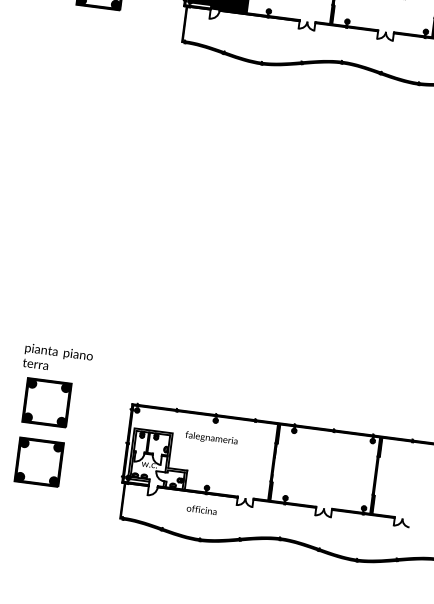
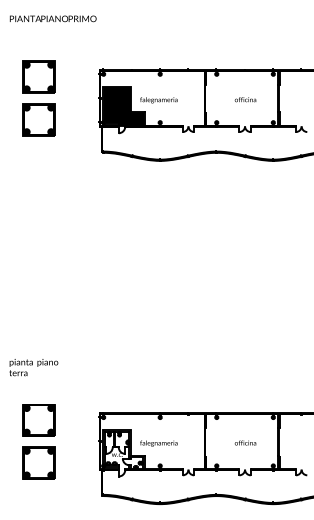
text: (57, 359) -> (33, 367), moved
text: (211, 438) -> (158, 443), moved
text: (201, 509) -> (245, 442), moved

